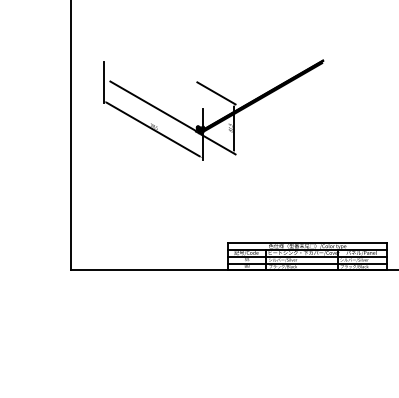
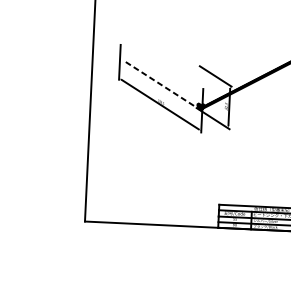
line: (153, 106) -> (161, 85), solid -> dashed

